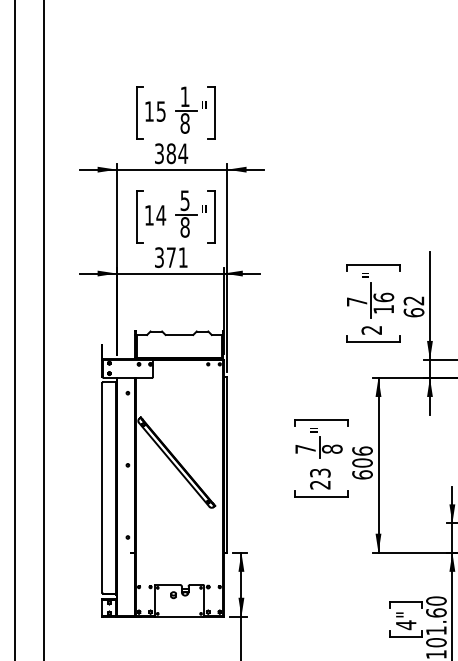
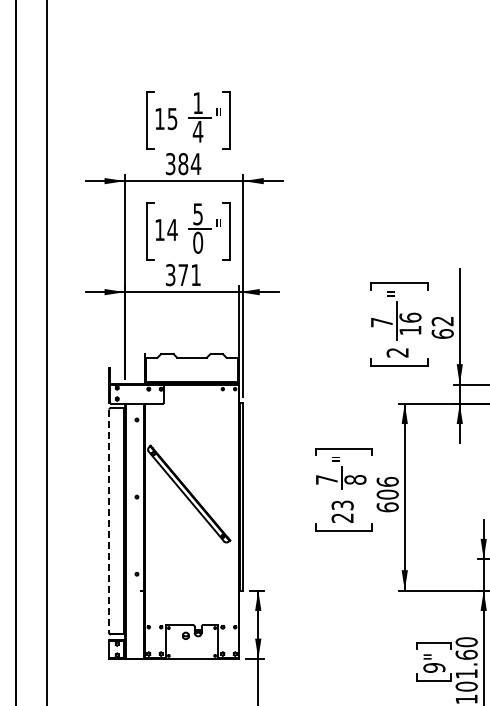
text: (184, 123) -> (197, 131), 8 -> 4
text: (185, 227) -> (198, 242), 8 -> 0
line: (102, 488) -> (109, 521), solid -> dashed
text: (406, 624) -> (434, 667), 4" -> 9"

